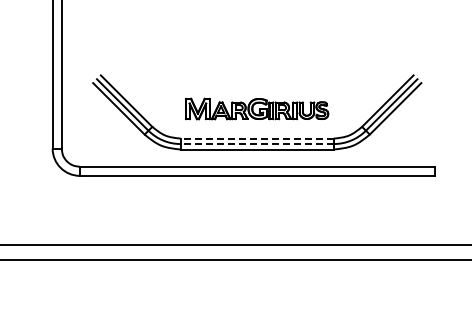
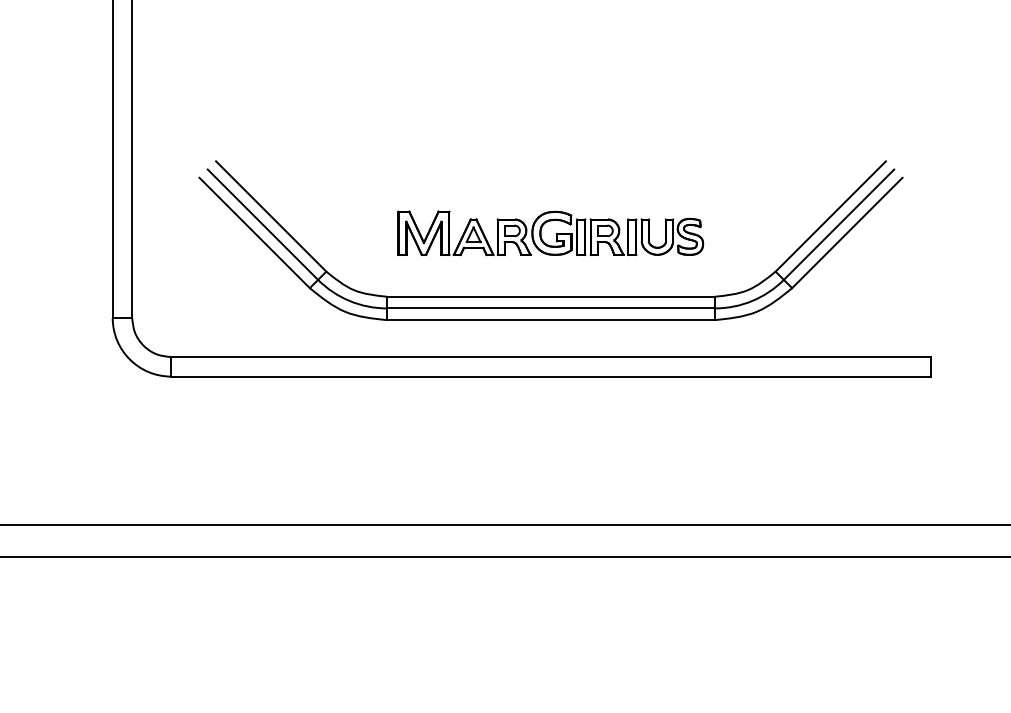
line: (257, 138) -> (551, 296), dashed -> solid
line: (257, 144) -> (551, 309), dashed -> solid

